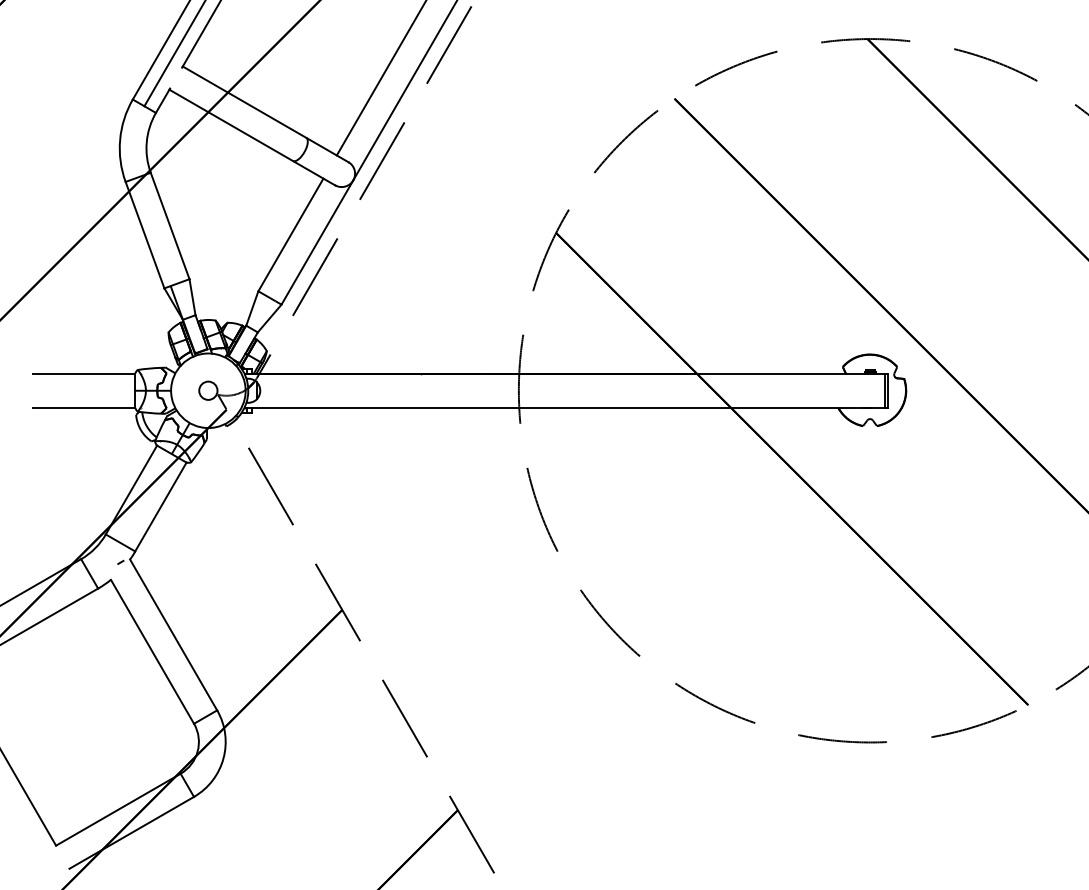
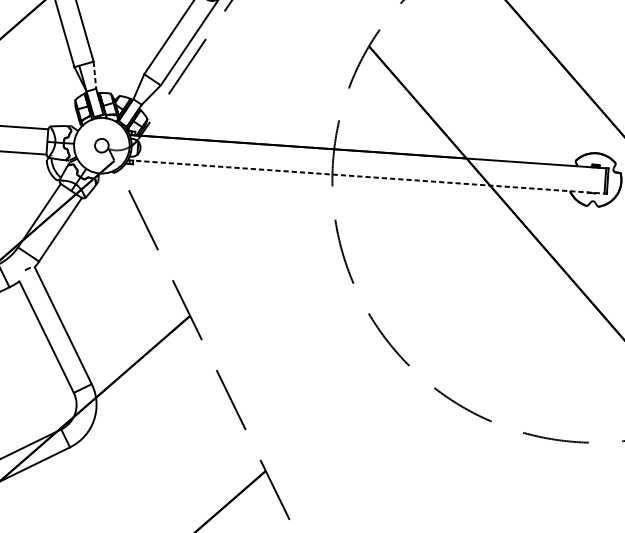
line: (192, 297) -> (94, 75), solid -> dashed
line: (565, 407) -> (366, 176), solid -> dashed

